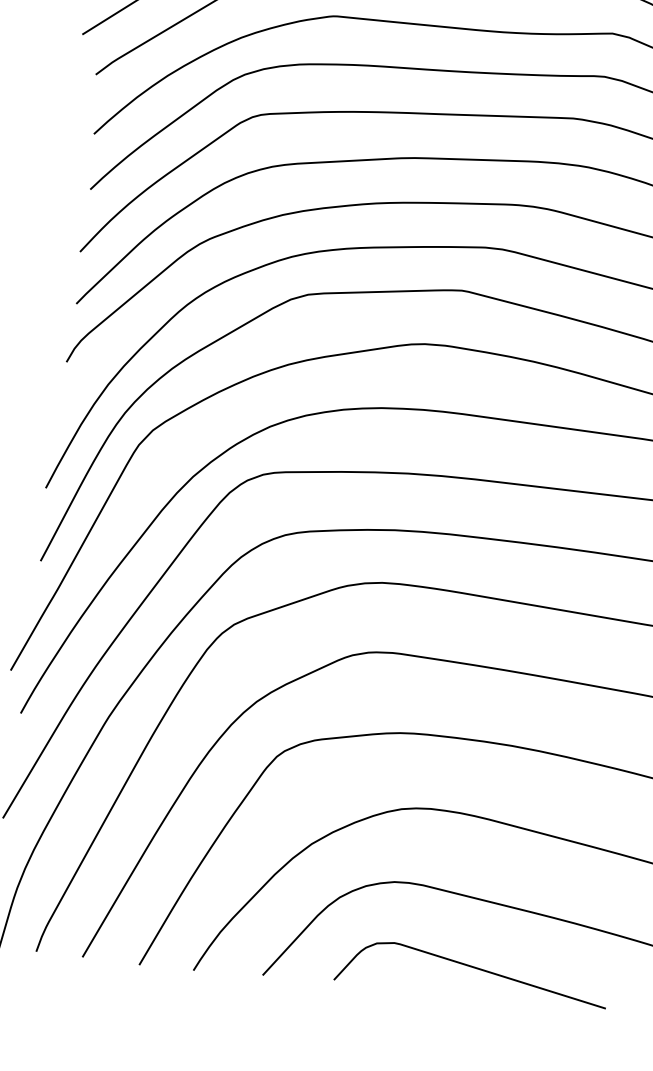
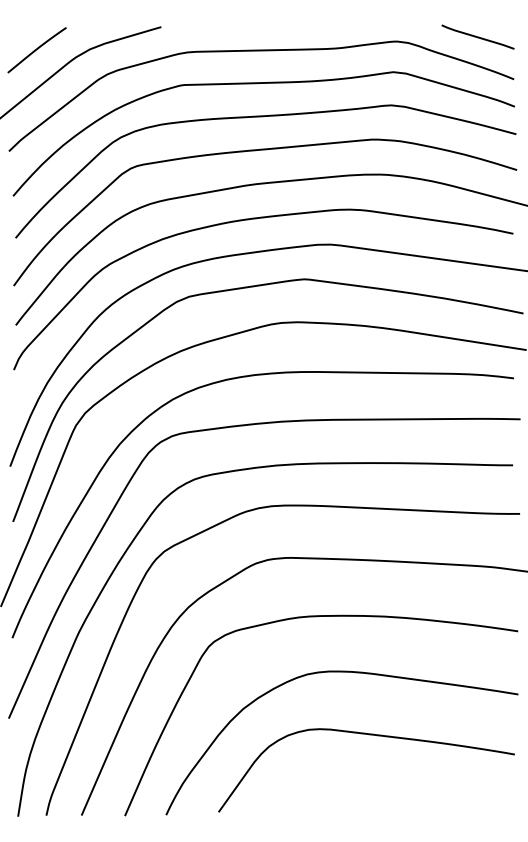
curve: (472, 968) -> (375, 787), removed

